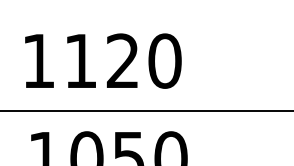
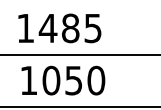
text: (122, 61) -> (70, 28), 1120 -> 1485

